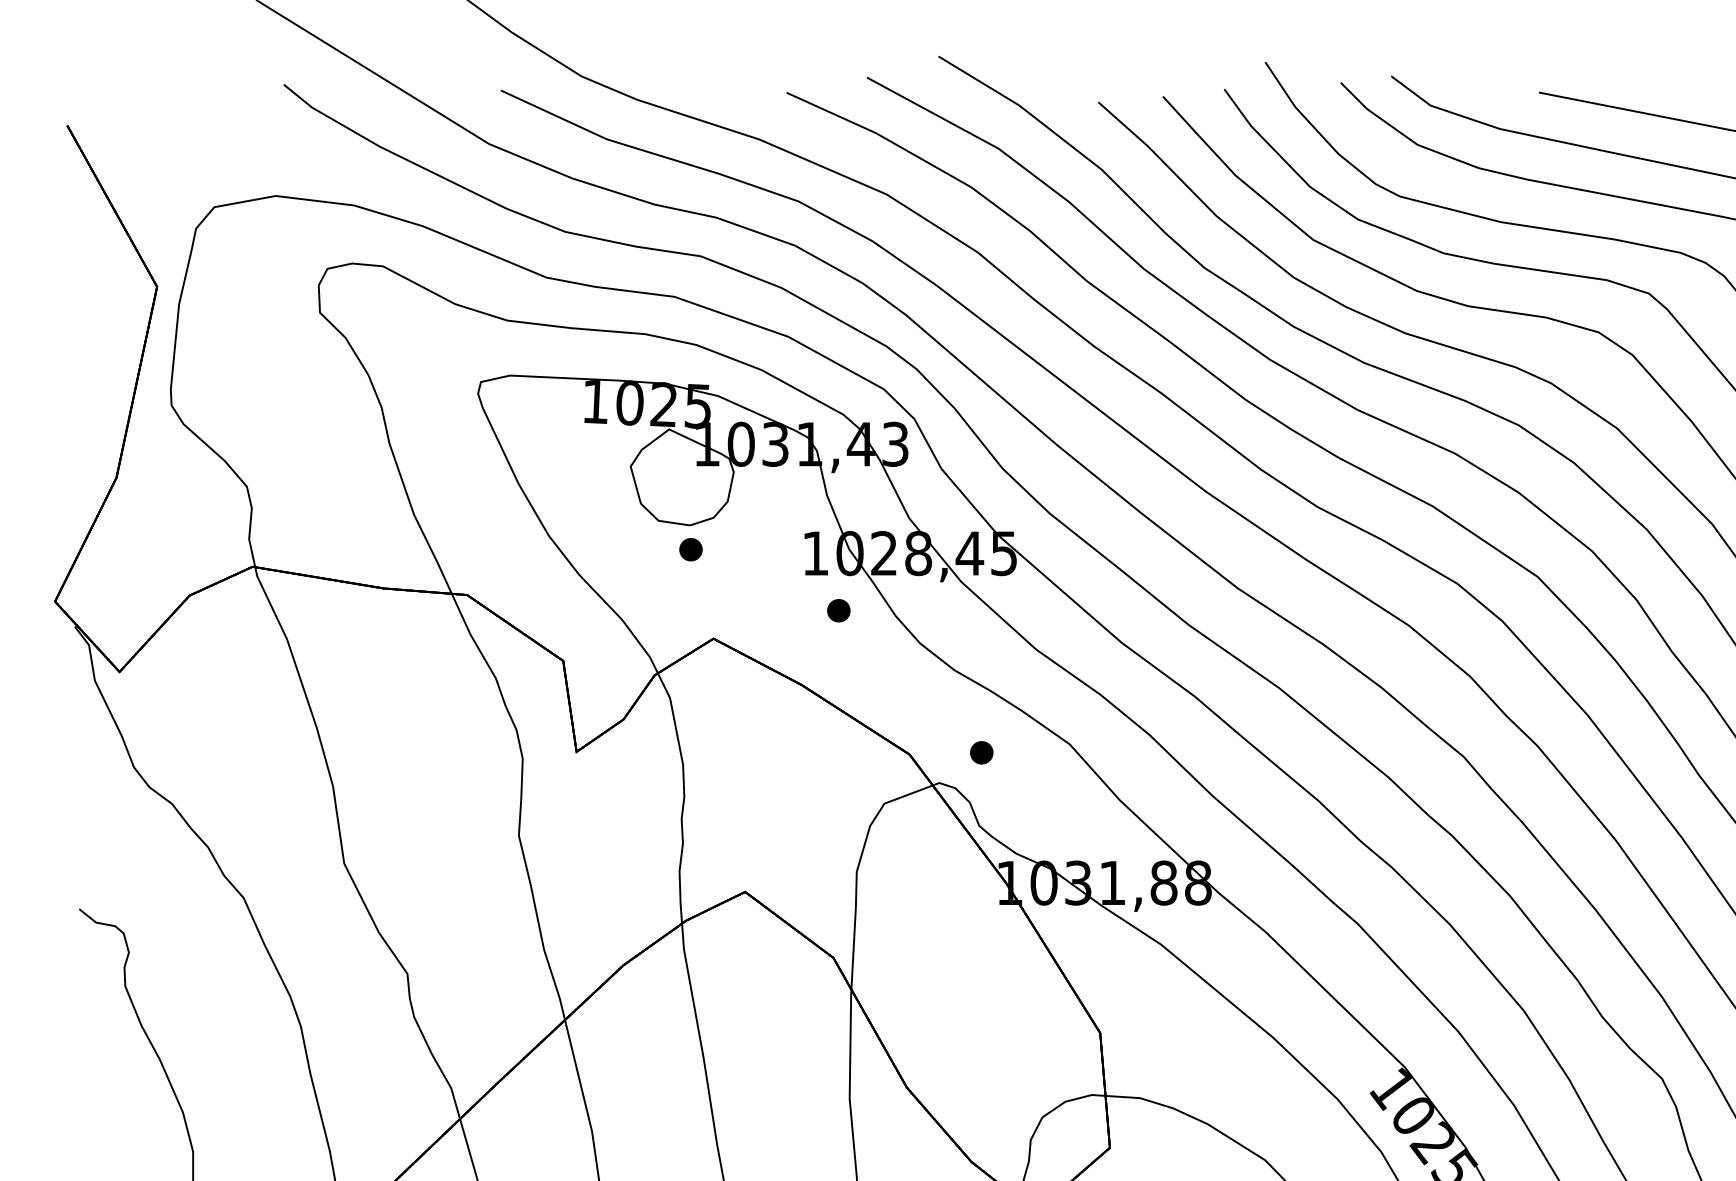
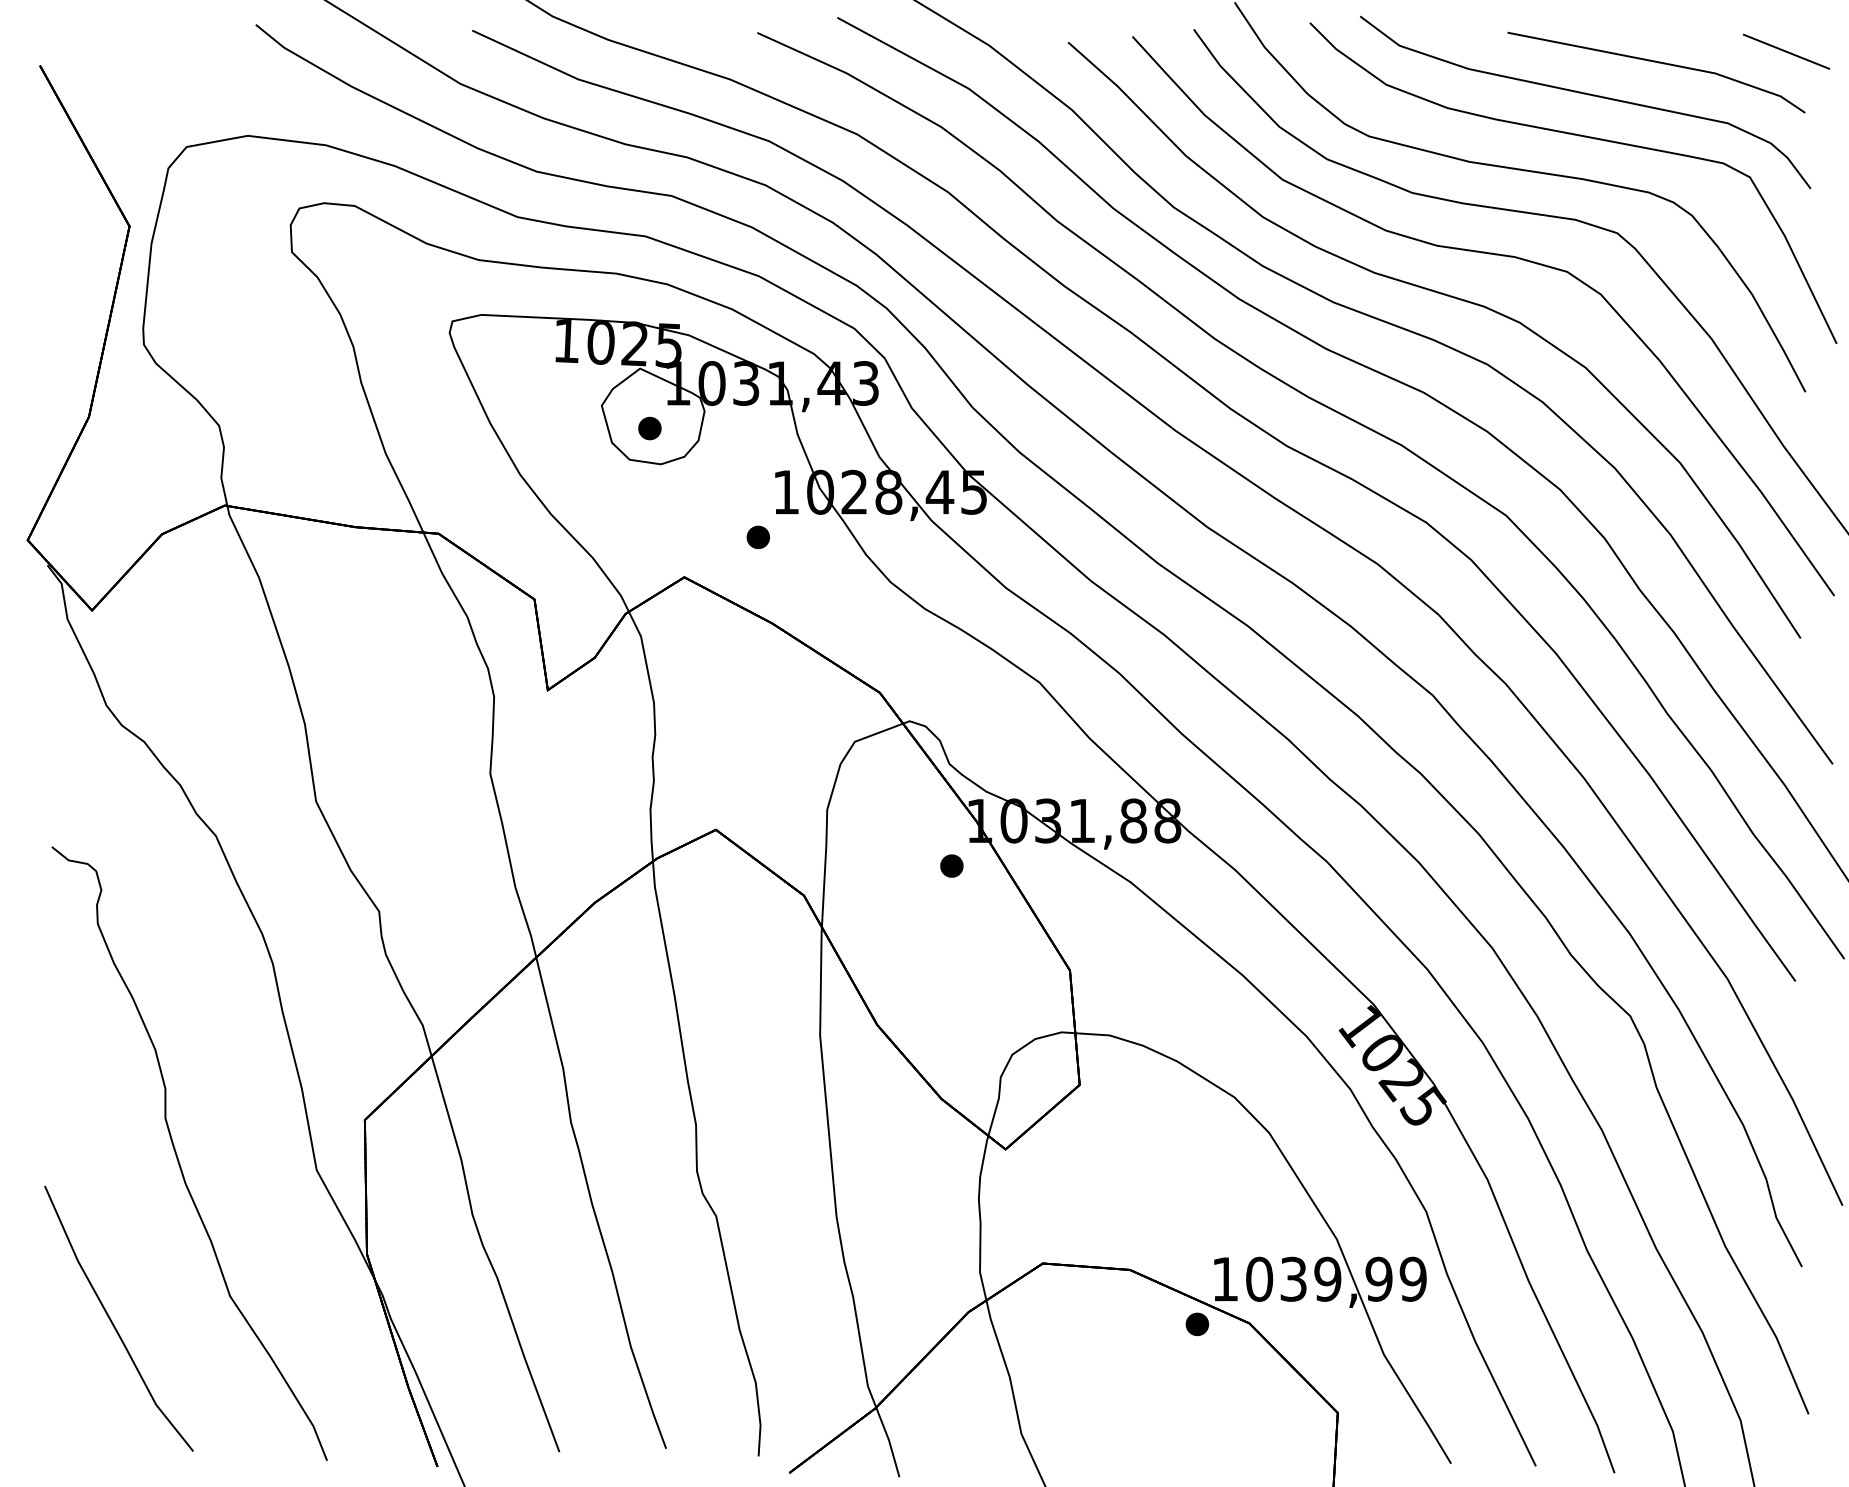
part: (690, 549) -> (649, 428), moved
part: (837, 610) -> (757, 537), moved
part: (981, 752) -> (951, 865), moved

